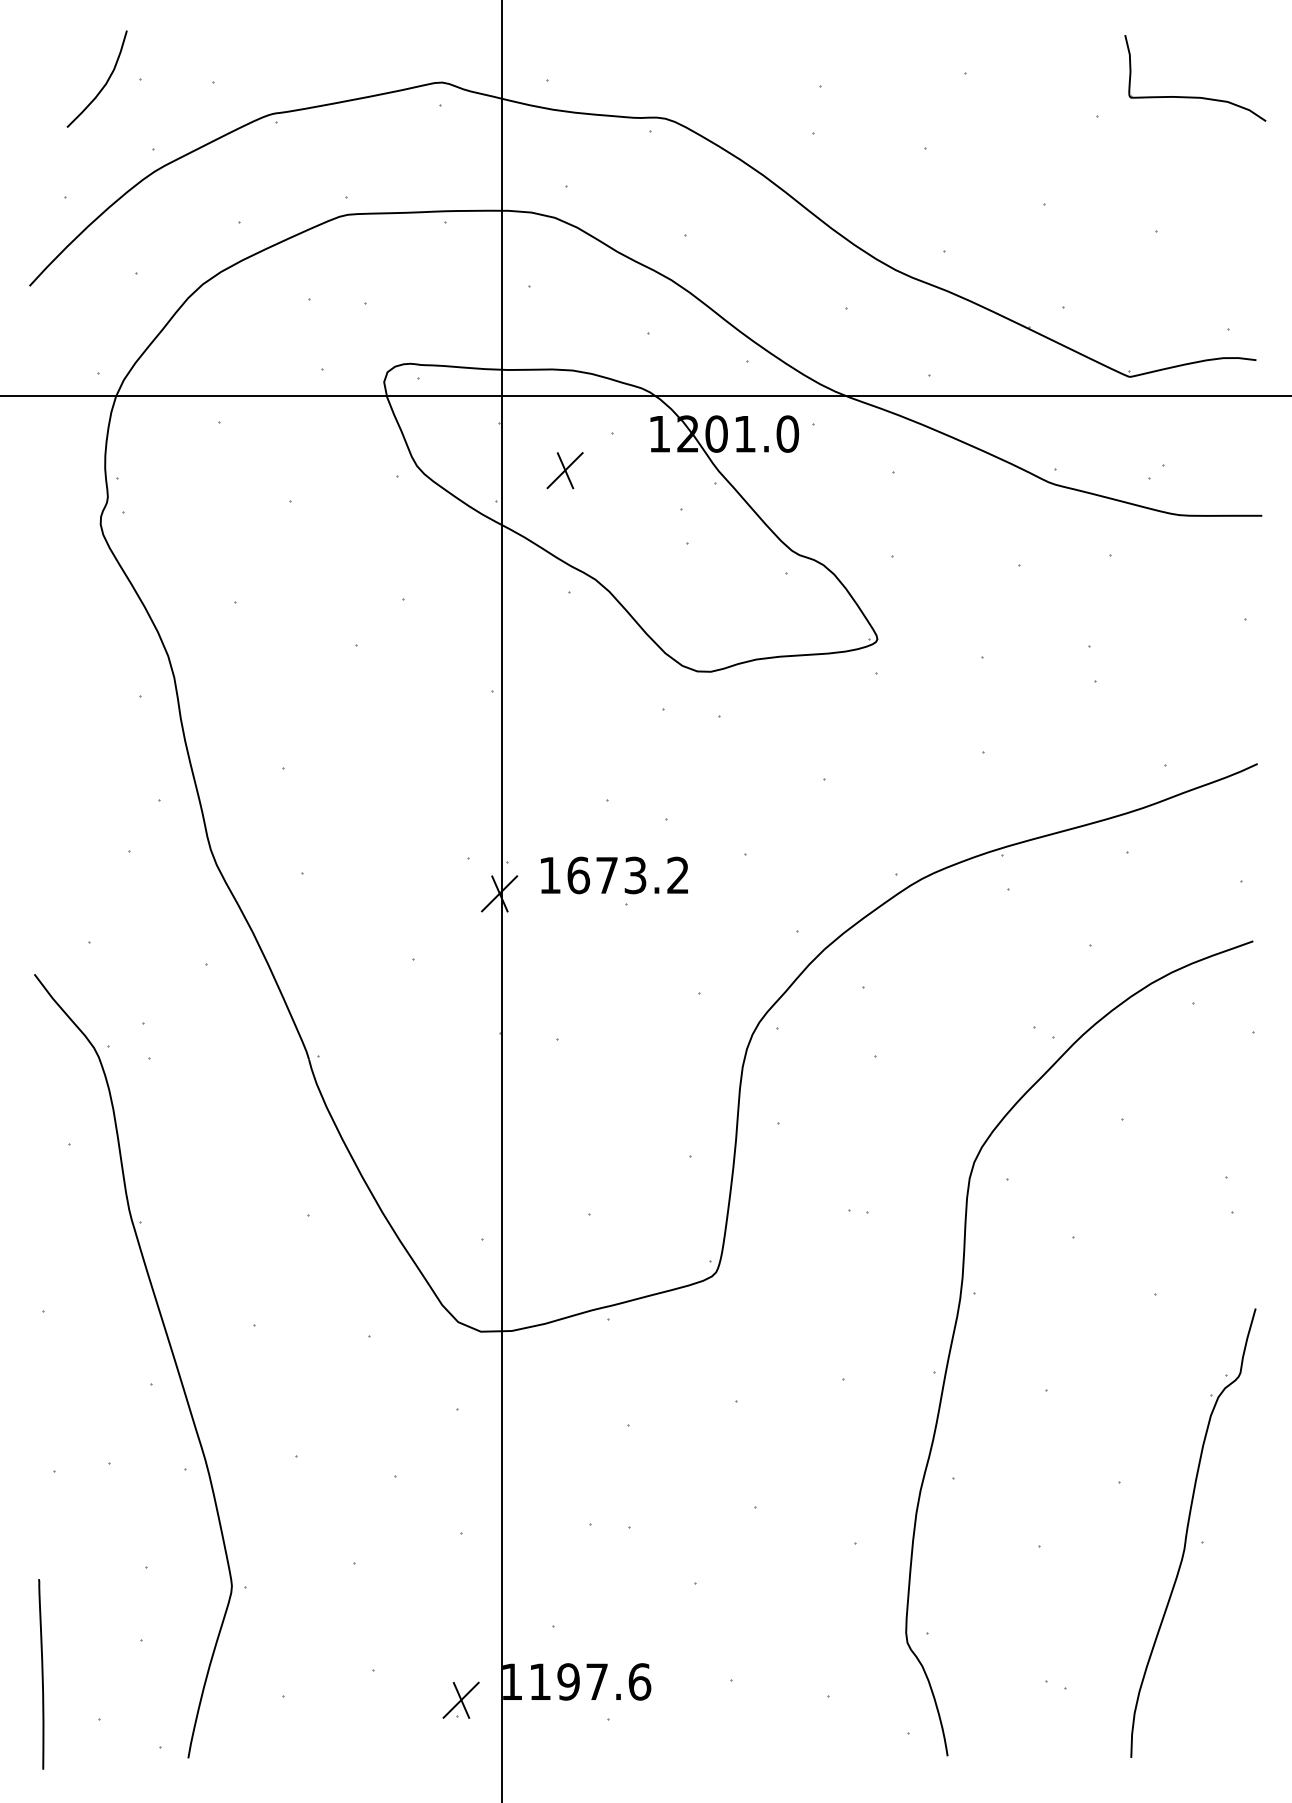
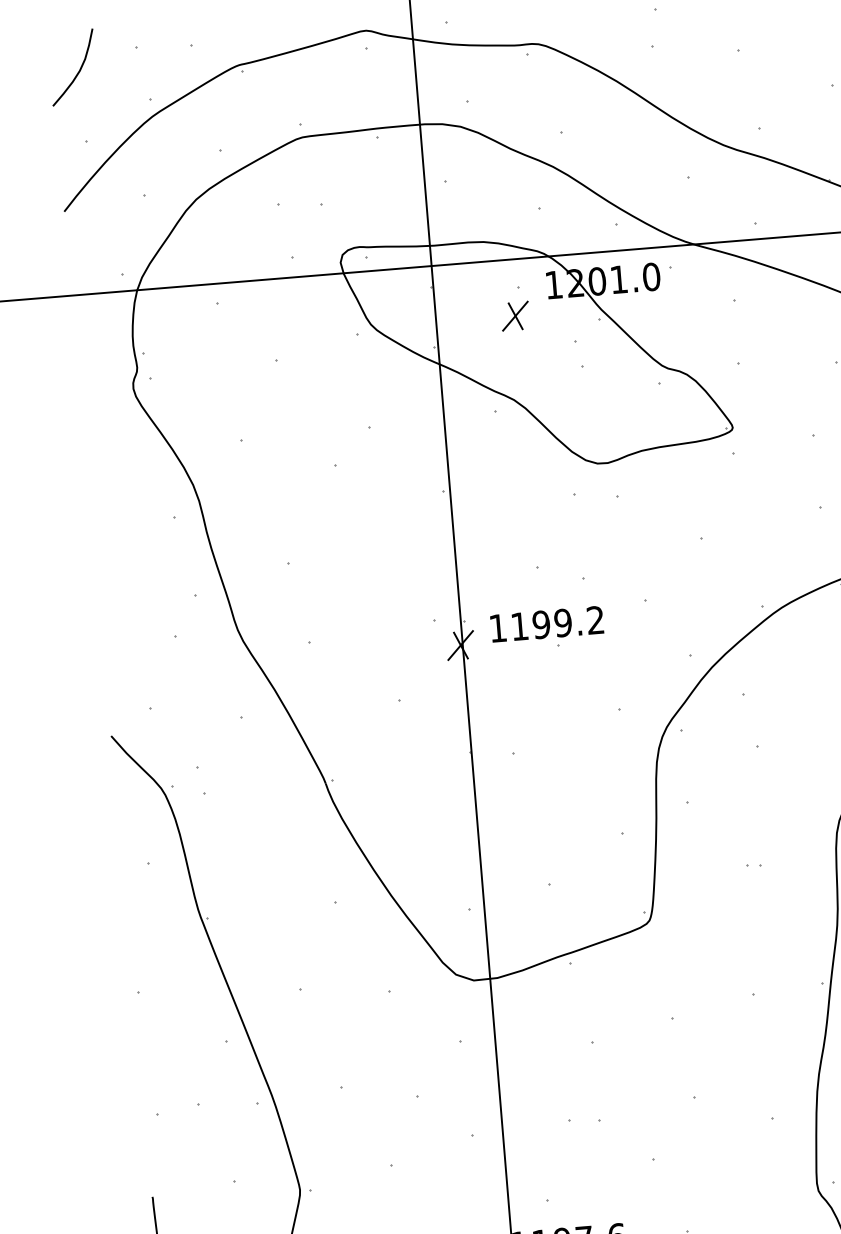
curve: (105, 82) -> (79, 69), moved
part: (564, 470) -> (514, 316), moved
text: (606, 875) -> (541, 624), 1673.2 -> 1199.2

